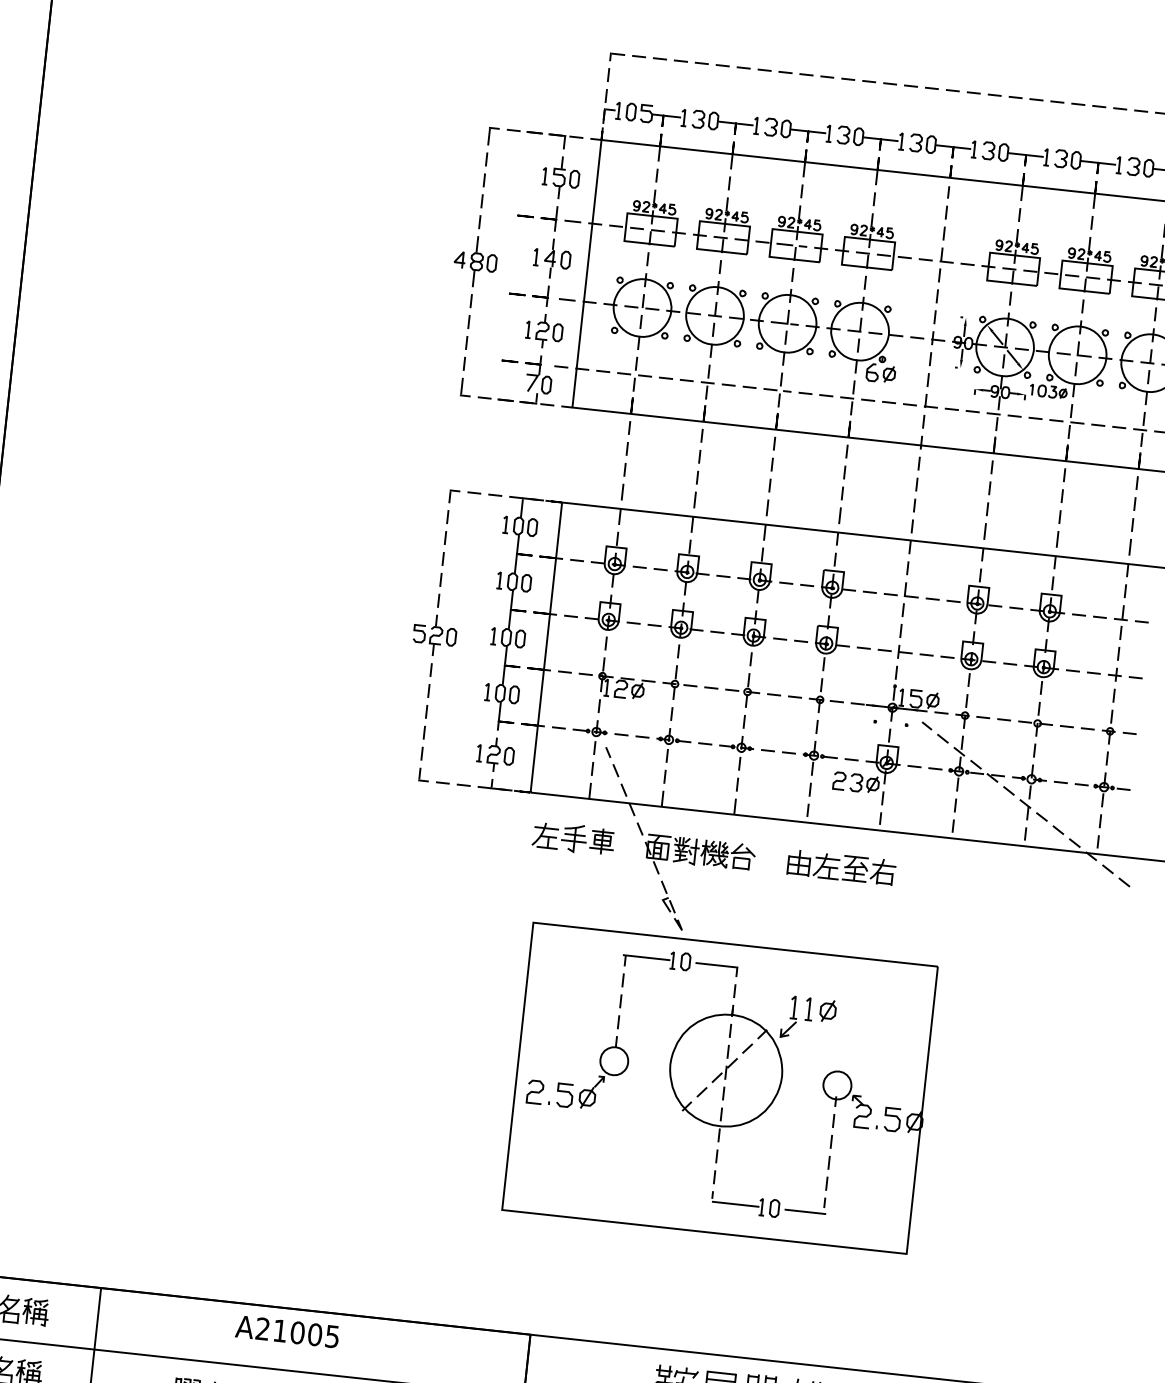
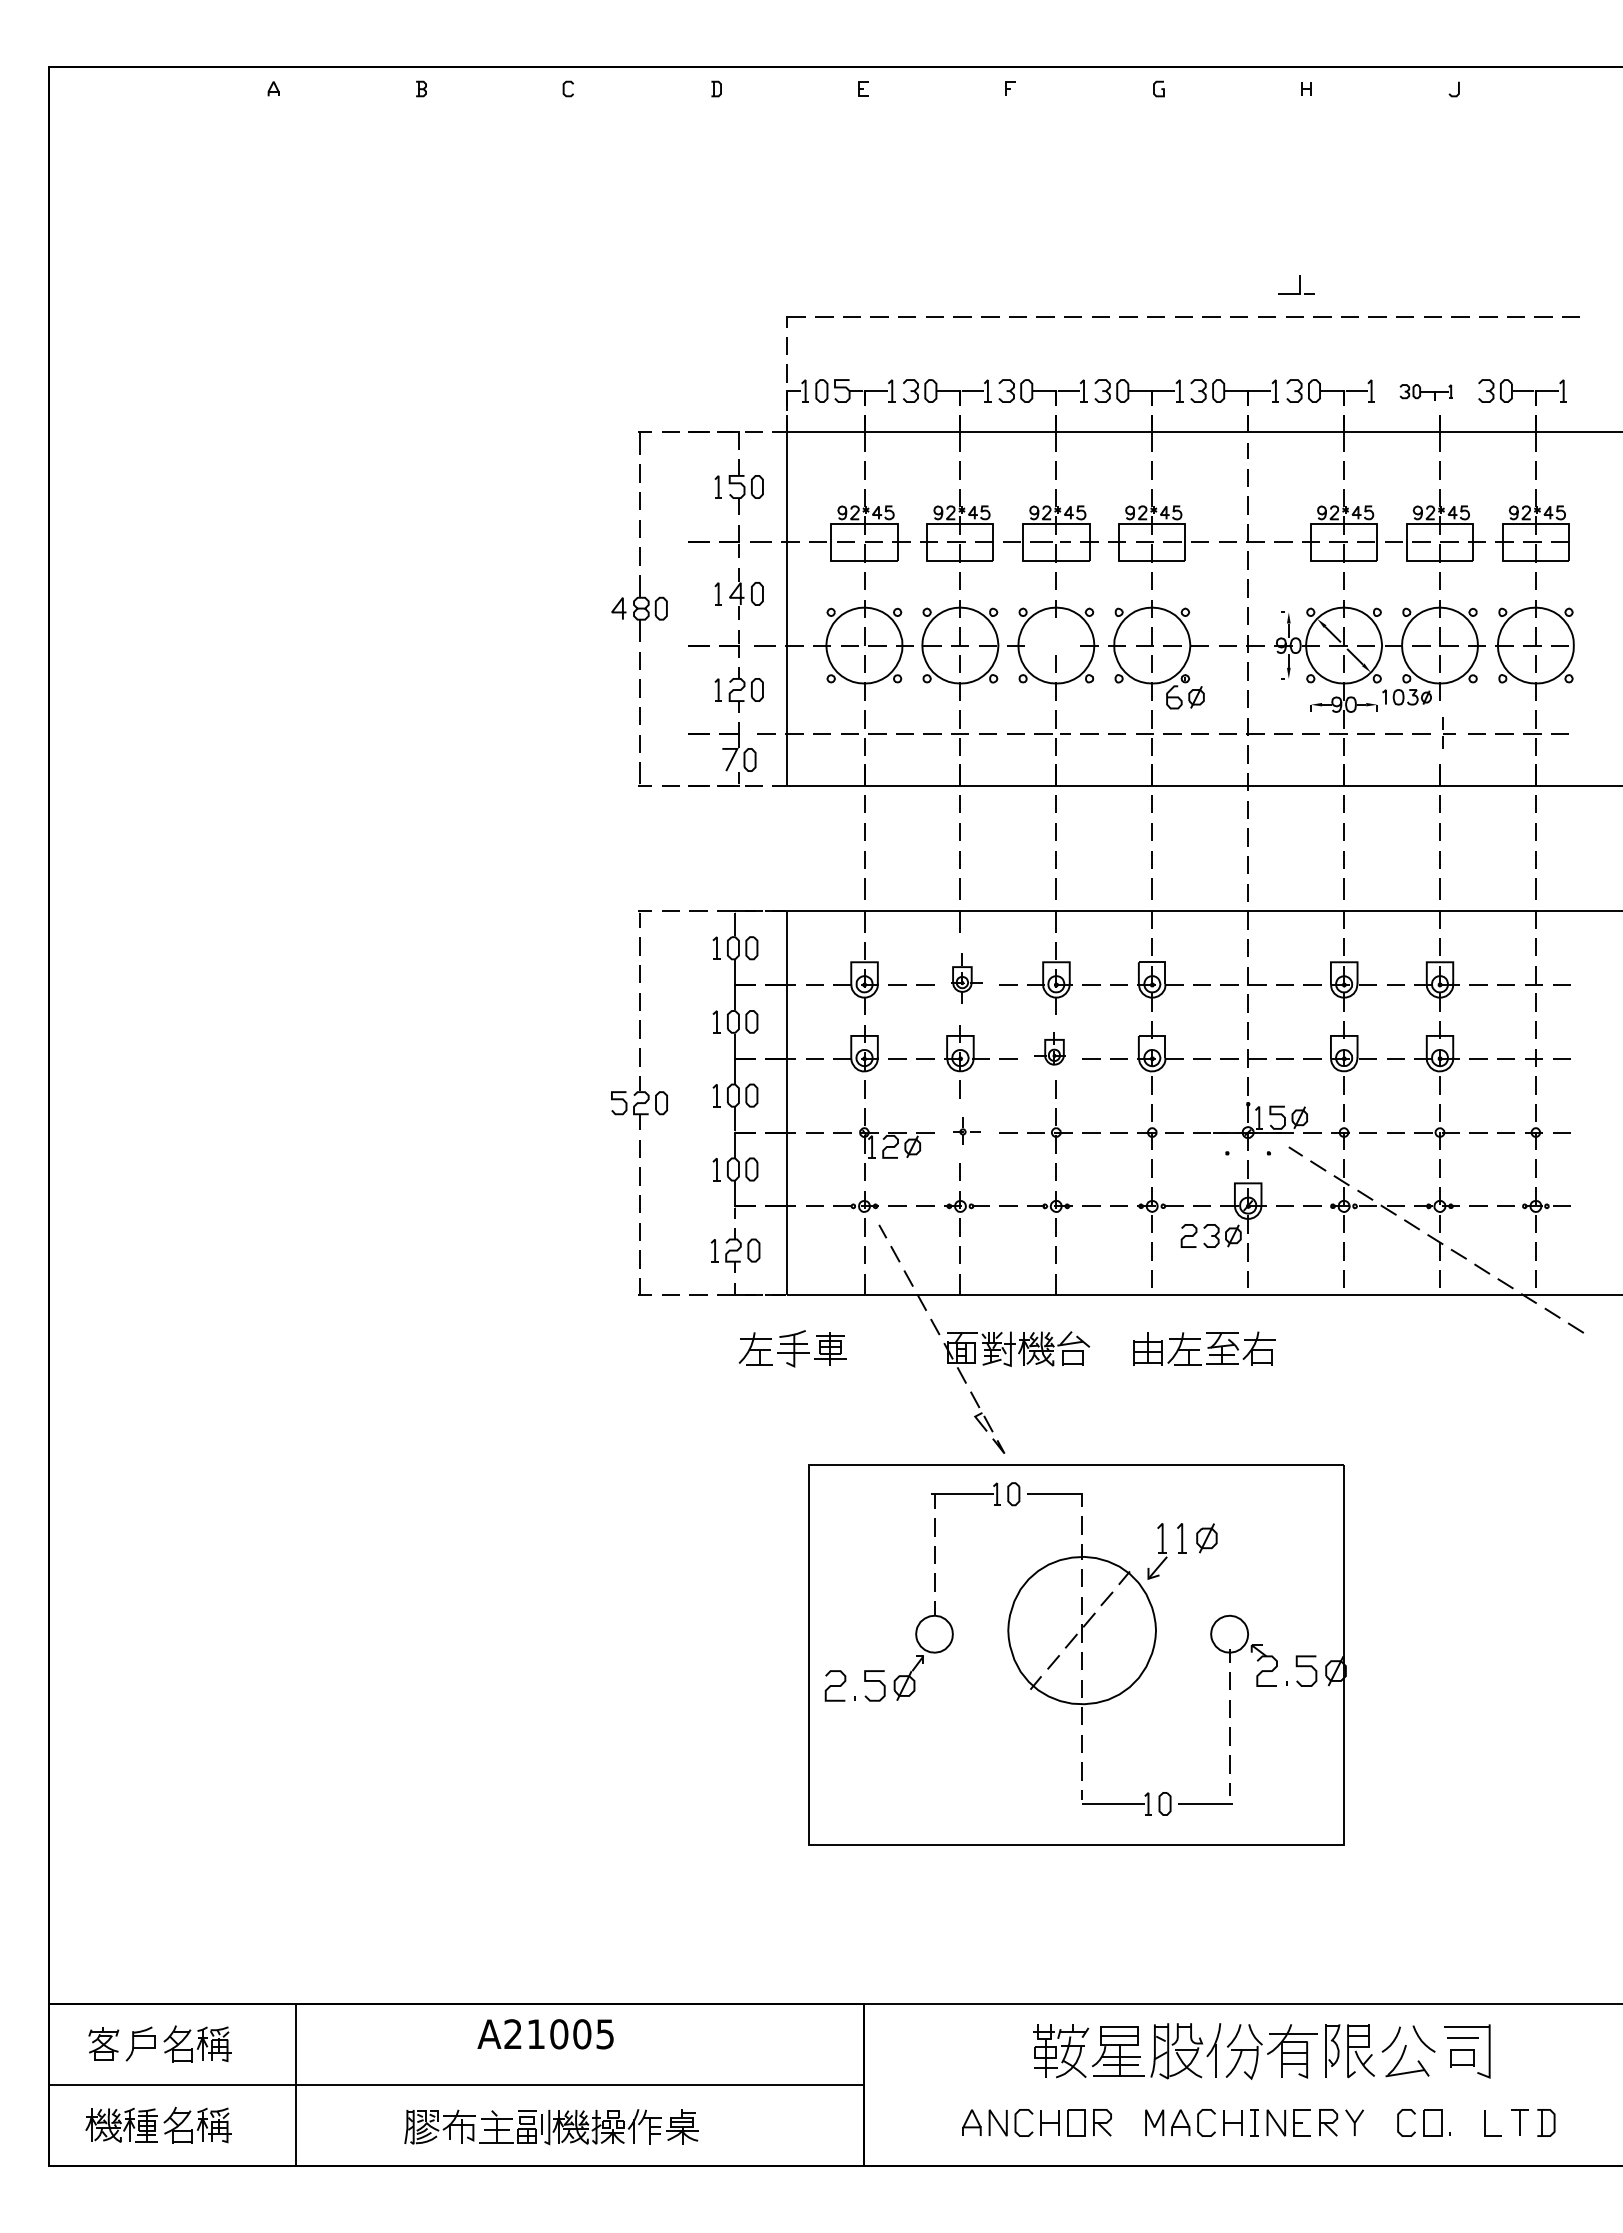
part: (1088, 162) -> (1426, 392), size x0.6
part: (785, 316) -> (1296, 284), moved
part: (1076, 421) -> (1448, 732), size x0.7
part: (692, 568) -> (966, 978), size x0.7
part: (749, 627) -> (1049, 1048), size x0.7
part: (679, 683) -> (966, 1130), size x0.6
part: (573, 838) -> (792, 1348), moved

